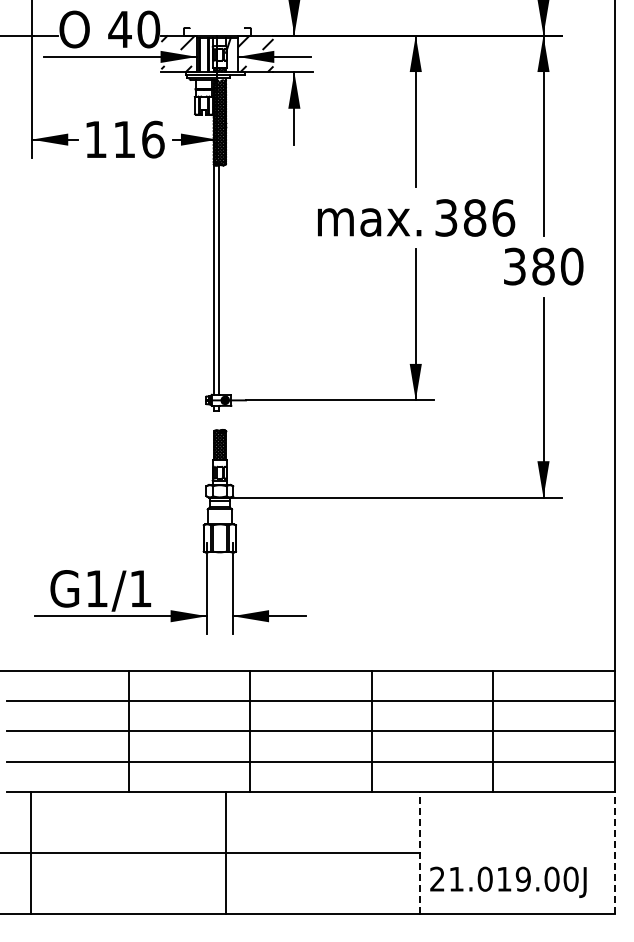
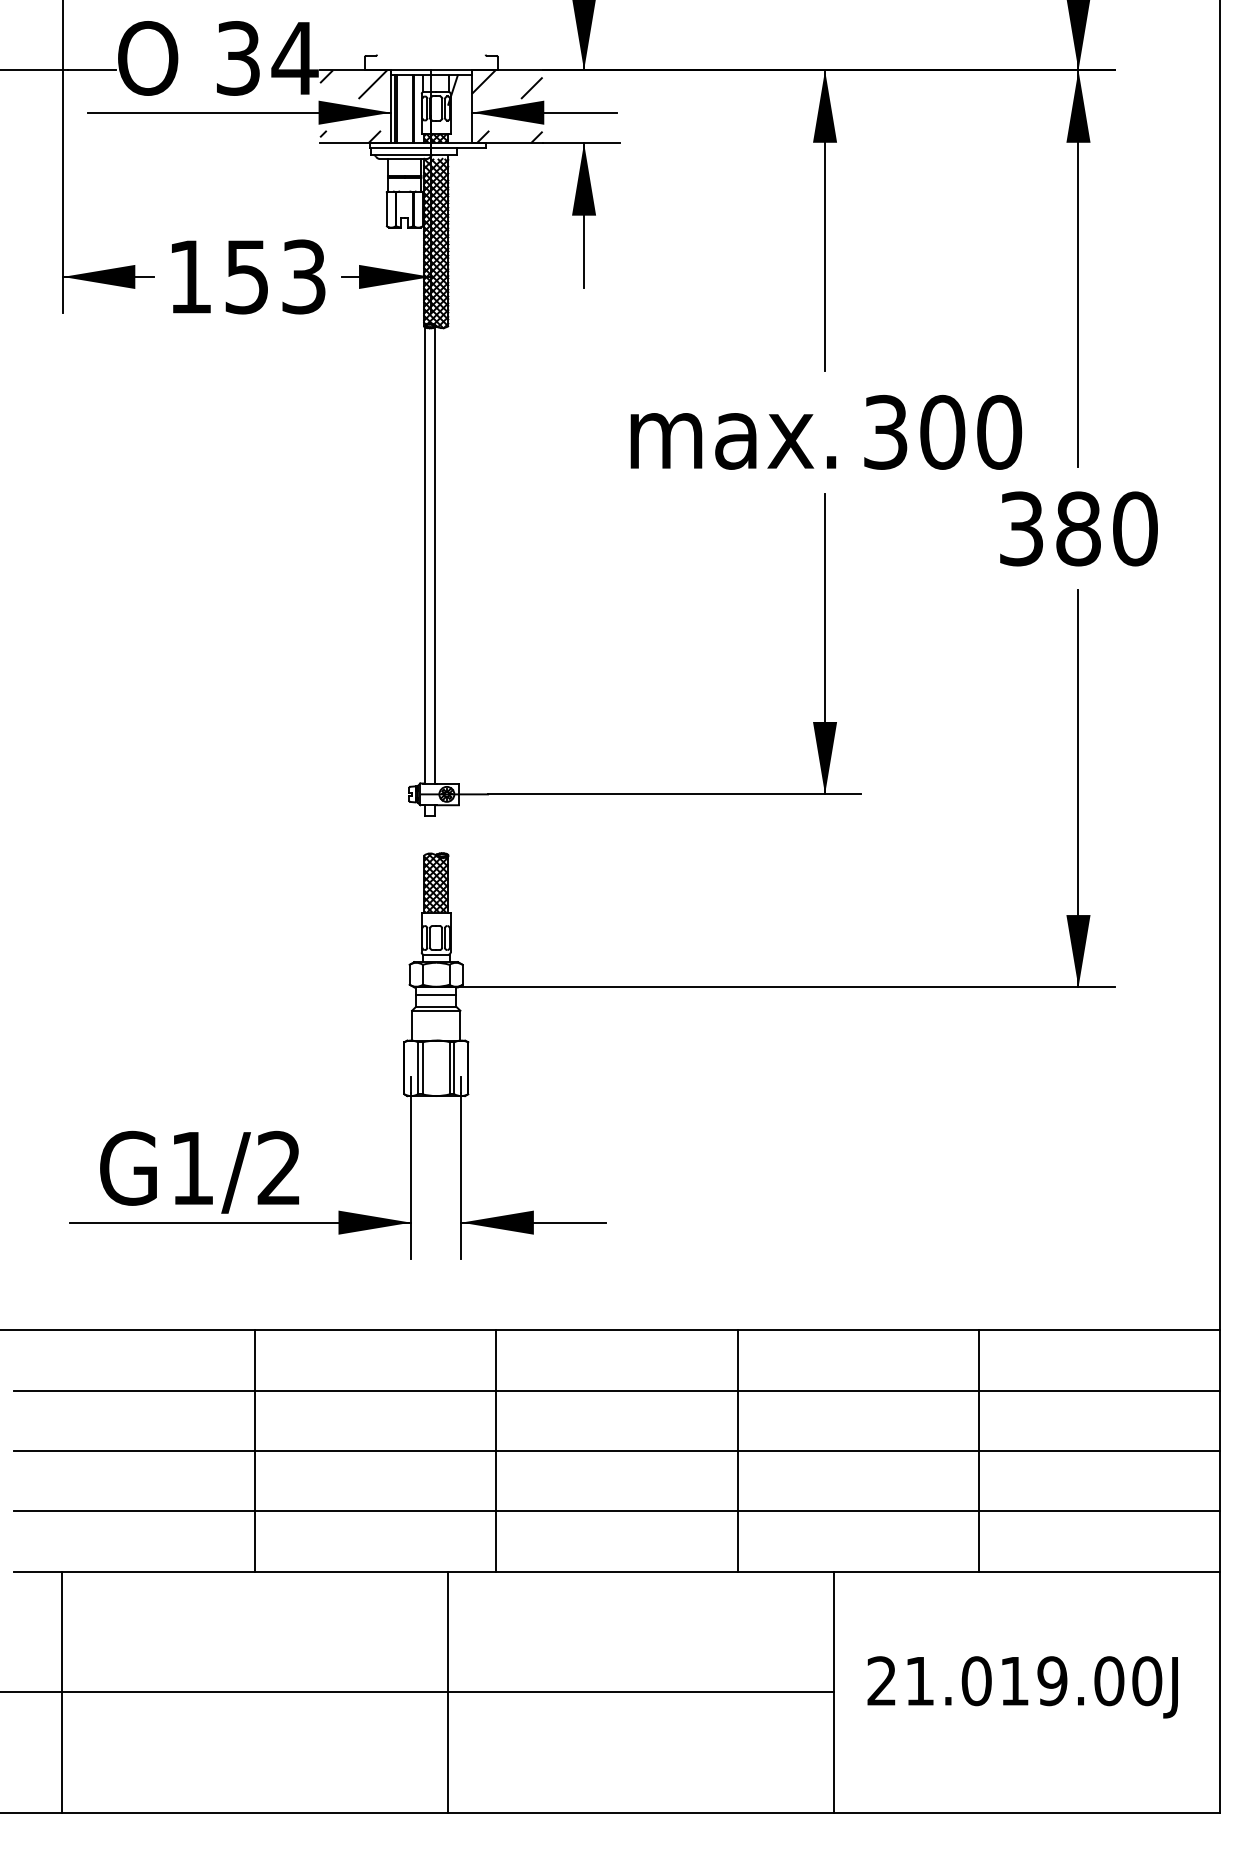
text: (134, 29) -> (266, 58), 40 -> 34
text: (138, 139) -> (274, 276), 116 -> 153
text: (489, 217) -> (971, 431), 386 -> 300
text: (140, 588) -> (278, 1167), G1/1 -> G1/2
line: (420, 852) -> (834, 1691), dashed -> solid
line: (615, 852) -> (1221, 1691), dashed -> solid
text: (508, 881) -> (1022, 1685), moved

